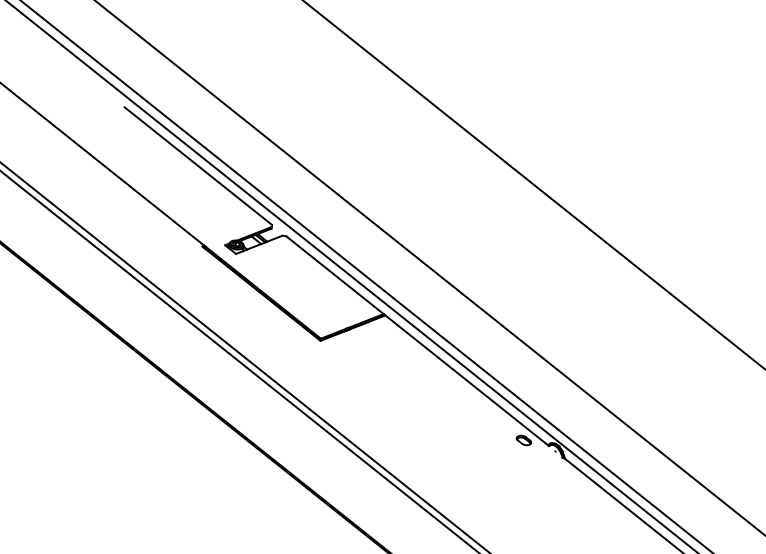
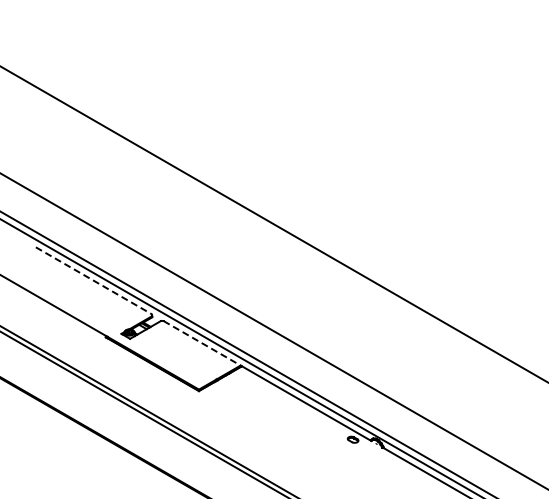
line: (198, 166) -> (94, 281), solid -> dashed
line: (335, 275) -> (202, 343), solid -> dashed

